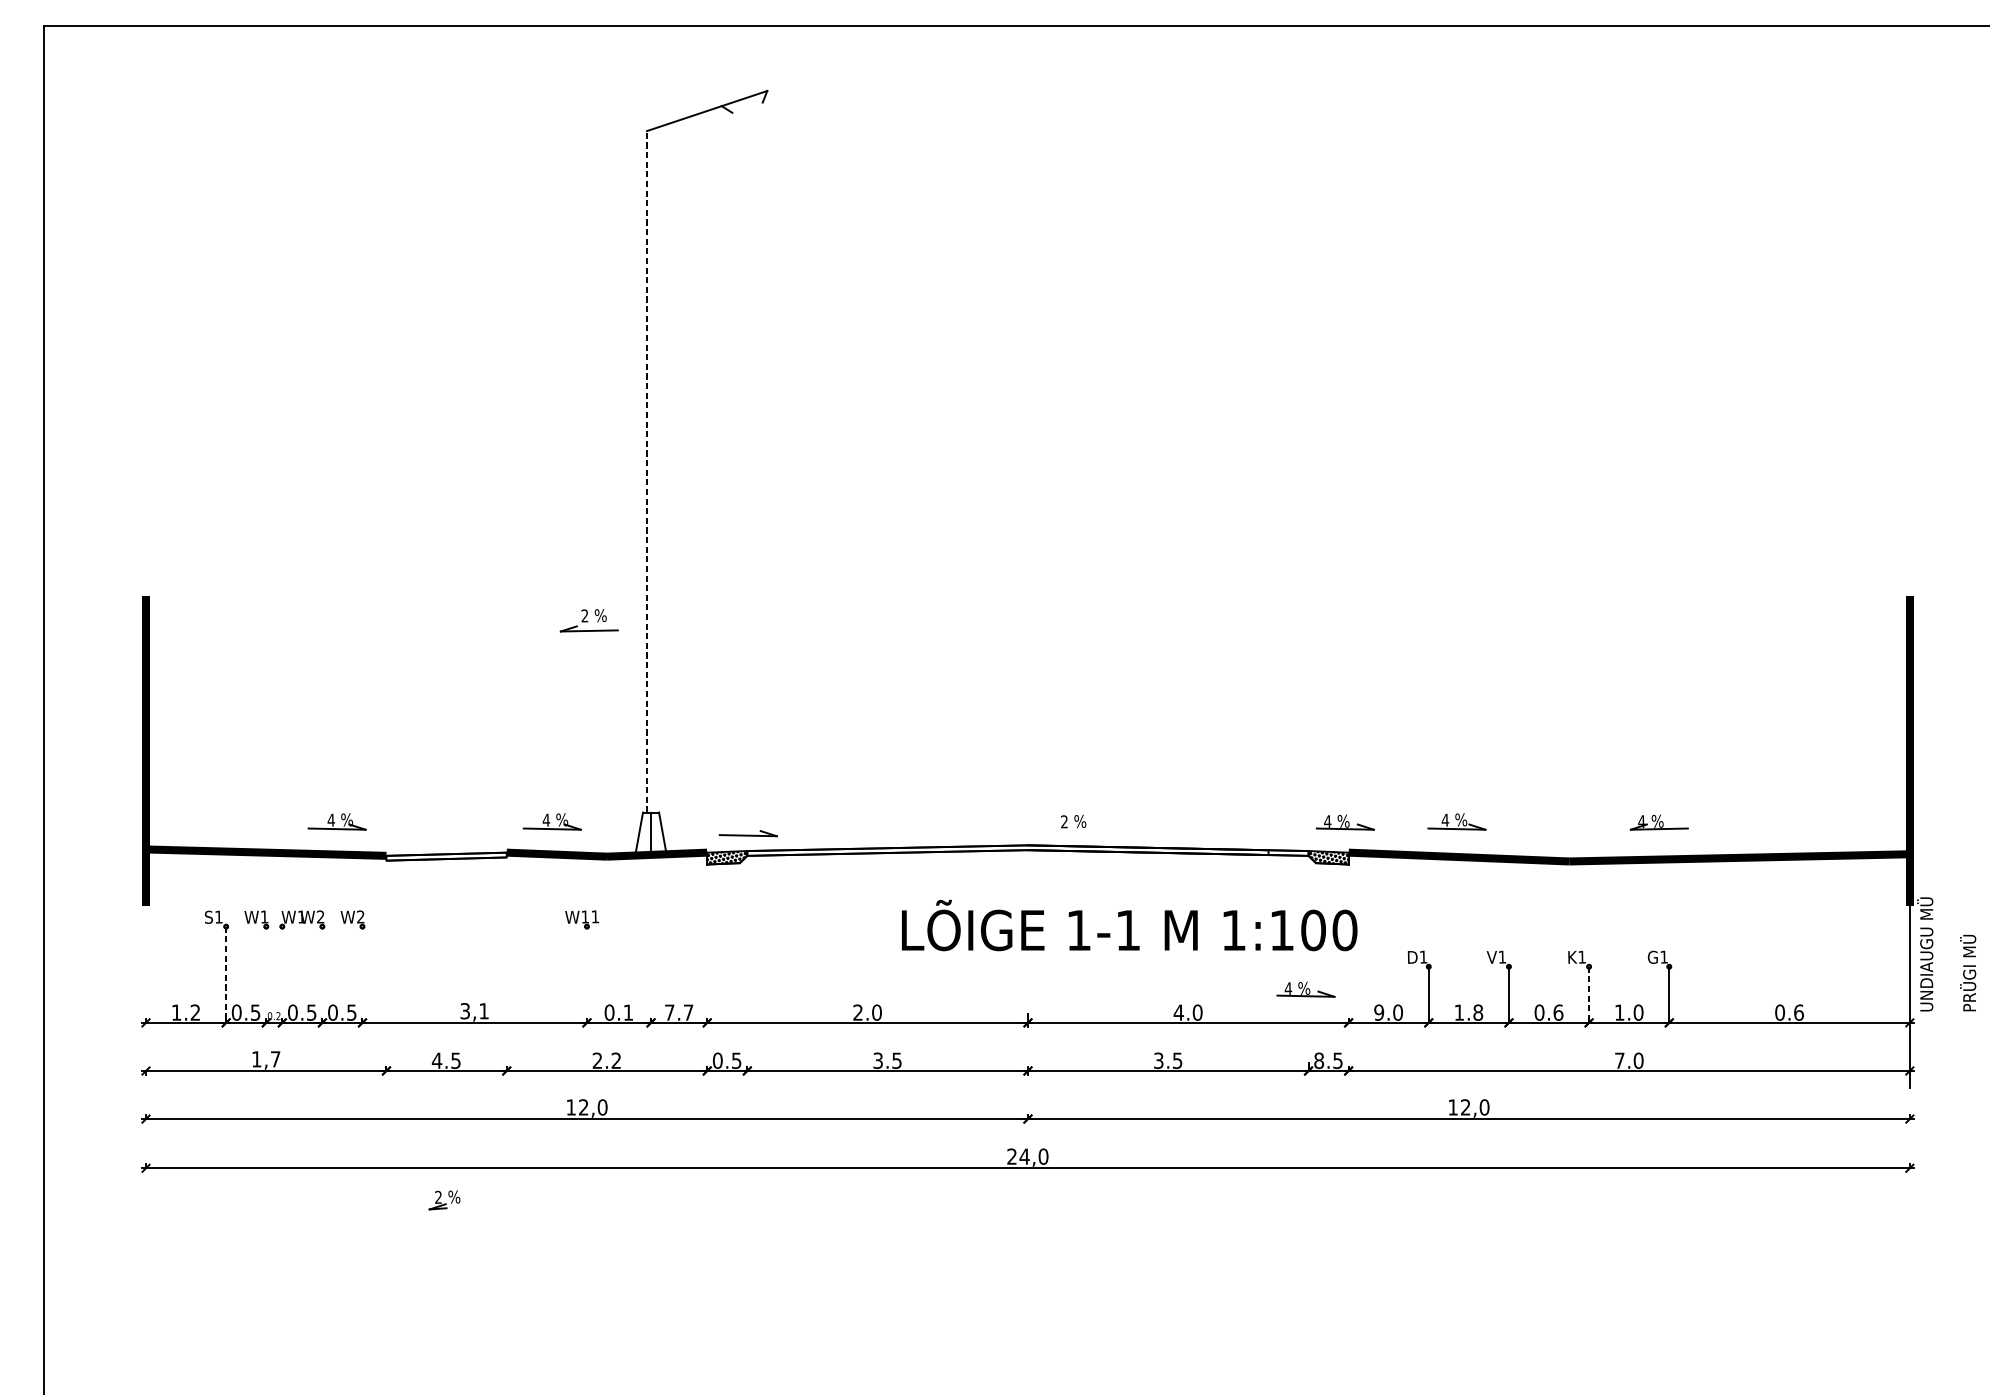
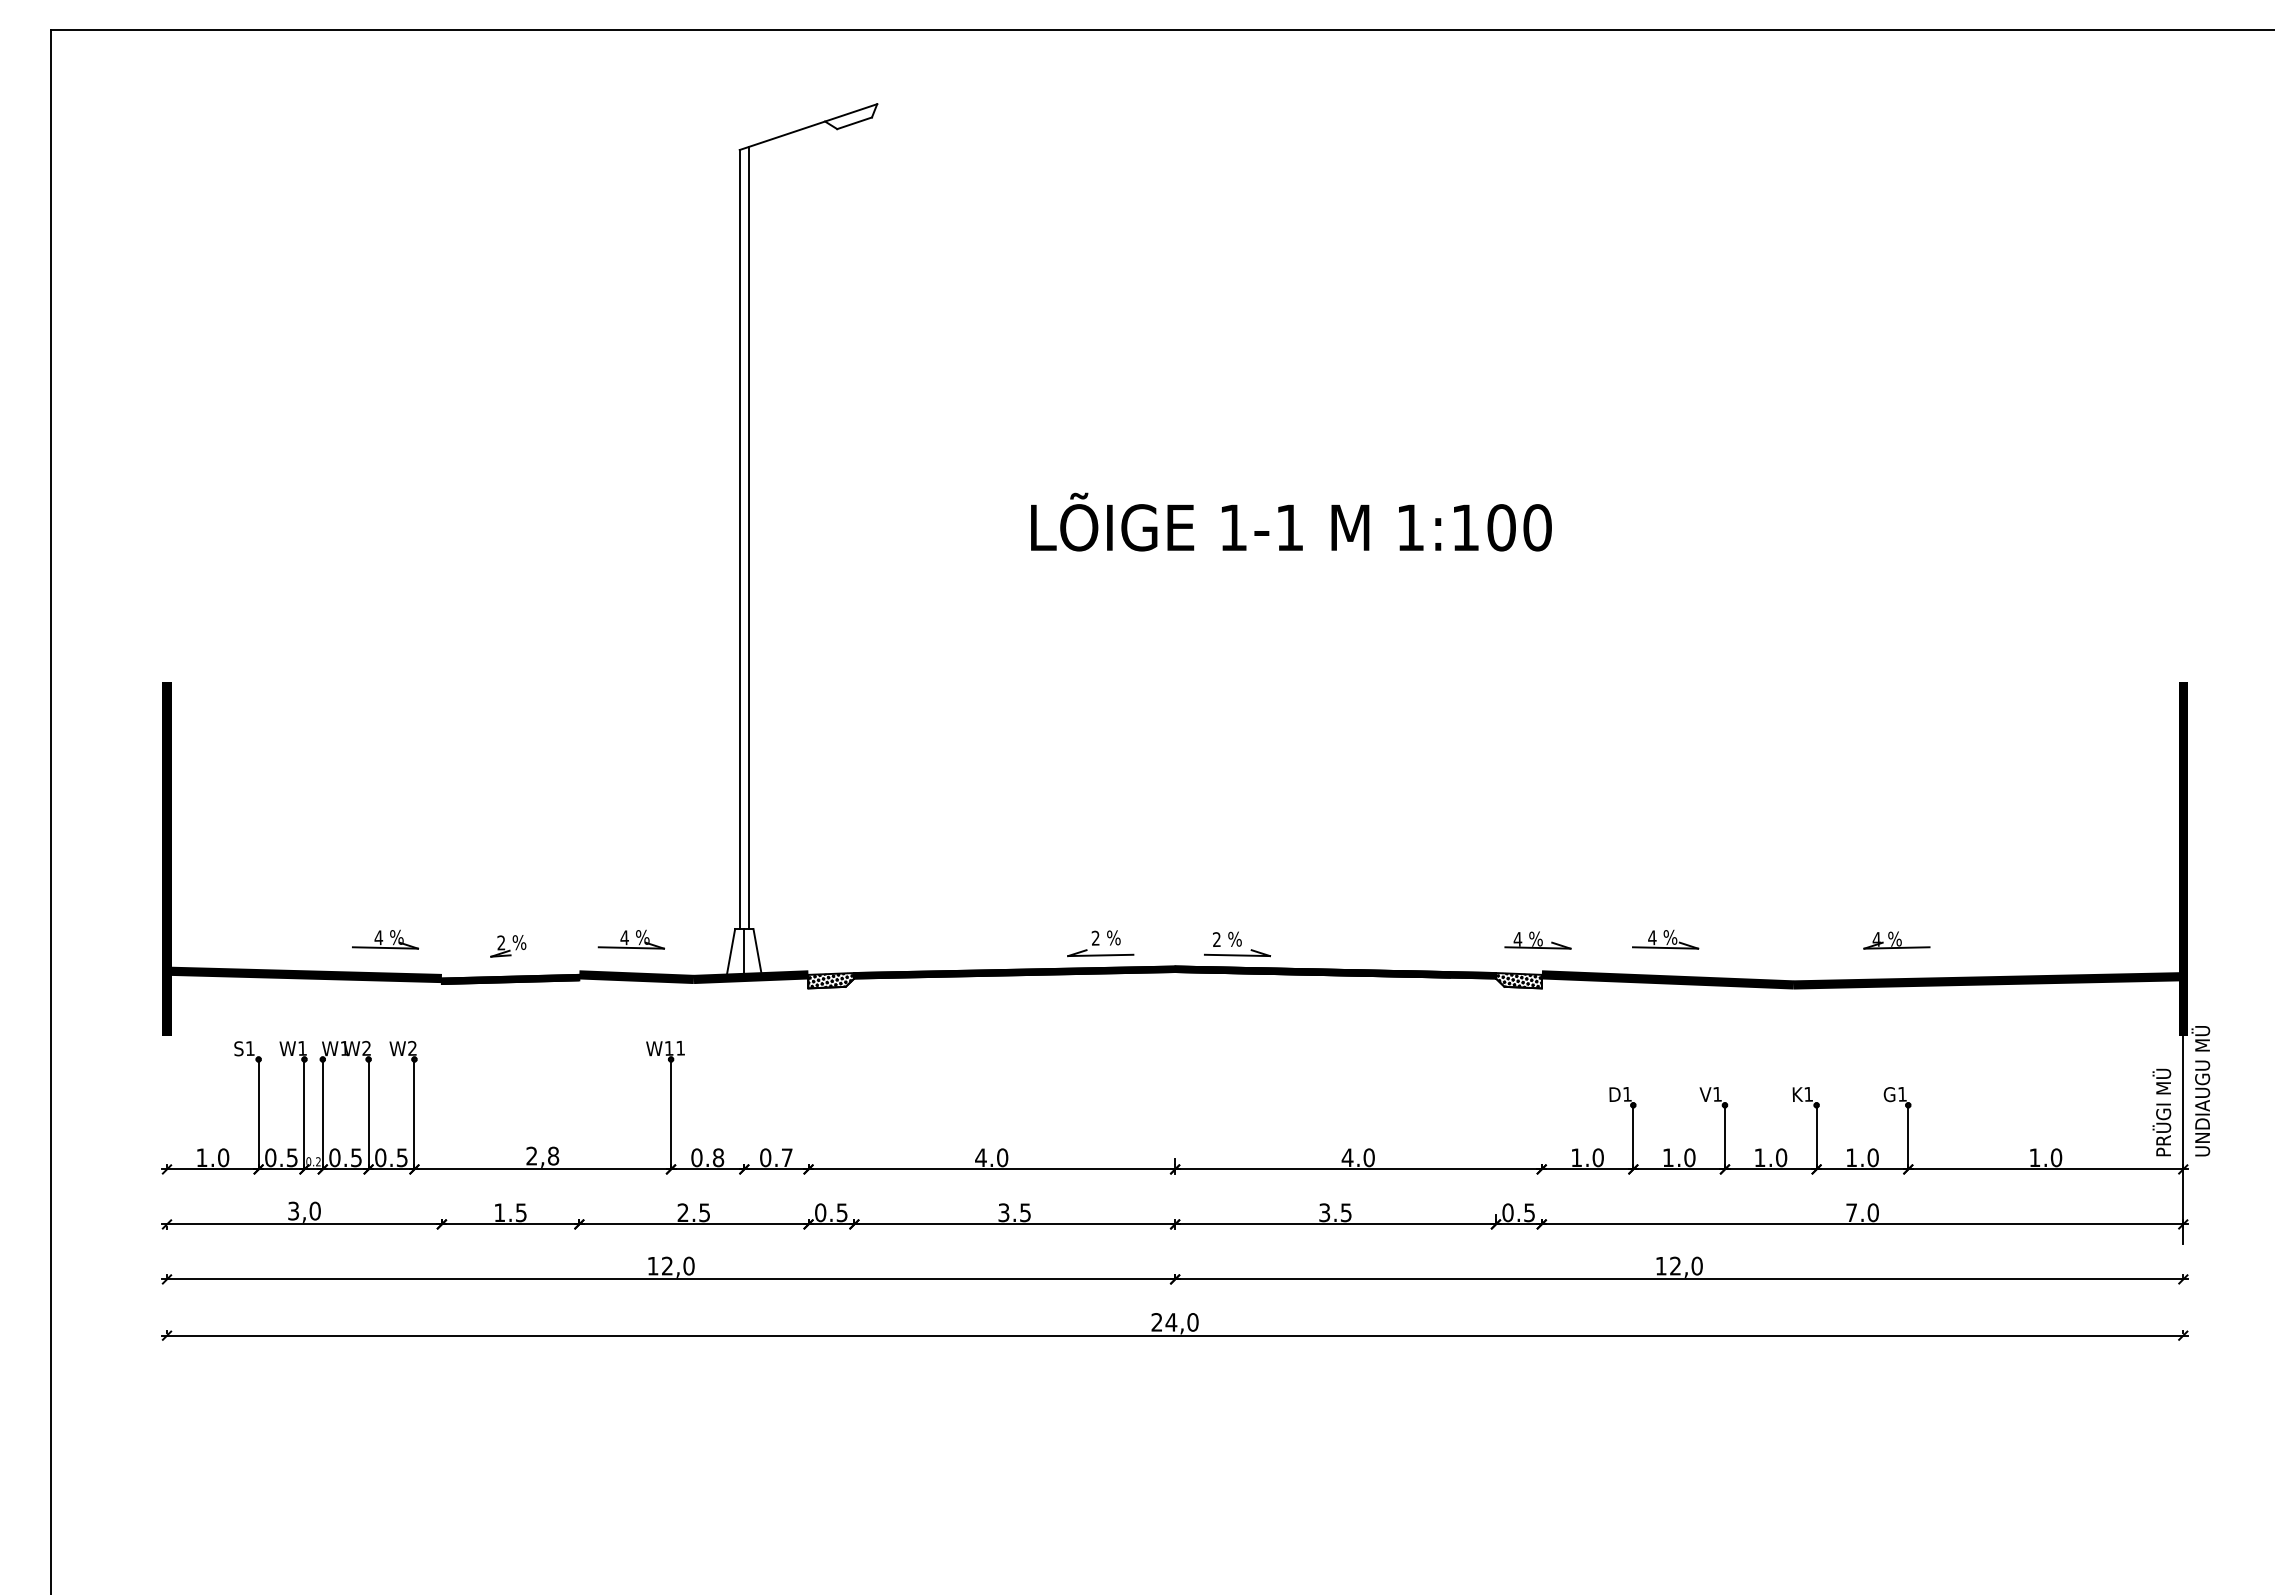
line: (747, 107) -> (854, 123), added
line: (654, 470) -> (748, 537), added
line: (646, 471) -> (739, 539), dashed -> solid
part: (589, 620) -> (1100, 943), moved
part: (748, 833) -> (1237, 953), moved
fill: (1027, 850) -> (1174, 972), added
fill: (446, 856) -> (510, 979), added
text: (1129, 924) -> (1291, 521), moved
text: (1967, 973) -> (2161, 1112), moved
line: (226, 974) -> (258, 1114), dashed -> solid
line: (266, 974) -> (304, 1114), added
line: (282, 974) -> (322, 1114), added
line: (322, 974) -> (368, 1114), added
line: (362, 974) -> (414, 1114), added
line: (587, 974) -> (671, 1114), added
part: (1305, 989) -> (1492, 1131), removed
line: (1588, 994) -> (1816, 1137), dashed -> solid
text: (474, 1010) -> (542, 1155), 3,1 -> 2,8
text: (195, 1012) -> (223, 1157), 1.2 -> 1.0
text: (628, 1012) -> (718, 1157), 0.1 -> 0.8
text: (669, 1012) -> (765, 1157), 7.7 -> 0.7
text: (857, 1012) -> (980, 1157), 2.0 -> 4.0
text: (1379, 1012) -> (1576, 1157), 9.0 -> 1.0
text: (1477, 1012) -> (1689, 1157), 1.8 -> 1.0
text: (1548, 1012) -> (1770, 1157), 0.6 -> 1.0
text: (1789, 1012) -> (2045, 1157), 0.6 -> 1.0
text: (266, 1058) -> (304, 1210), 1,7 -> 3,0
text: (436, 1060) -> (499, 1212), 4.5 -> 1.5
text: (616, 1060) -> (704, 1212), 2.2 -> 2.5
text: (1318, 1060) -> (1507, 1212), 8.5 -> 0.5
part: (444, 1200) -> (508, 946), moved

